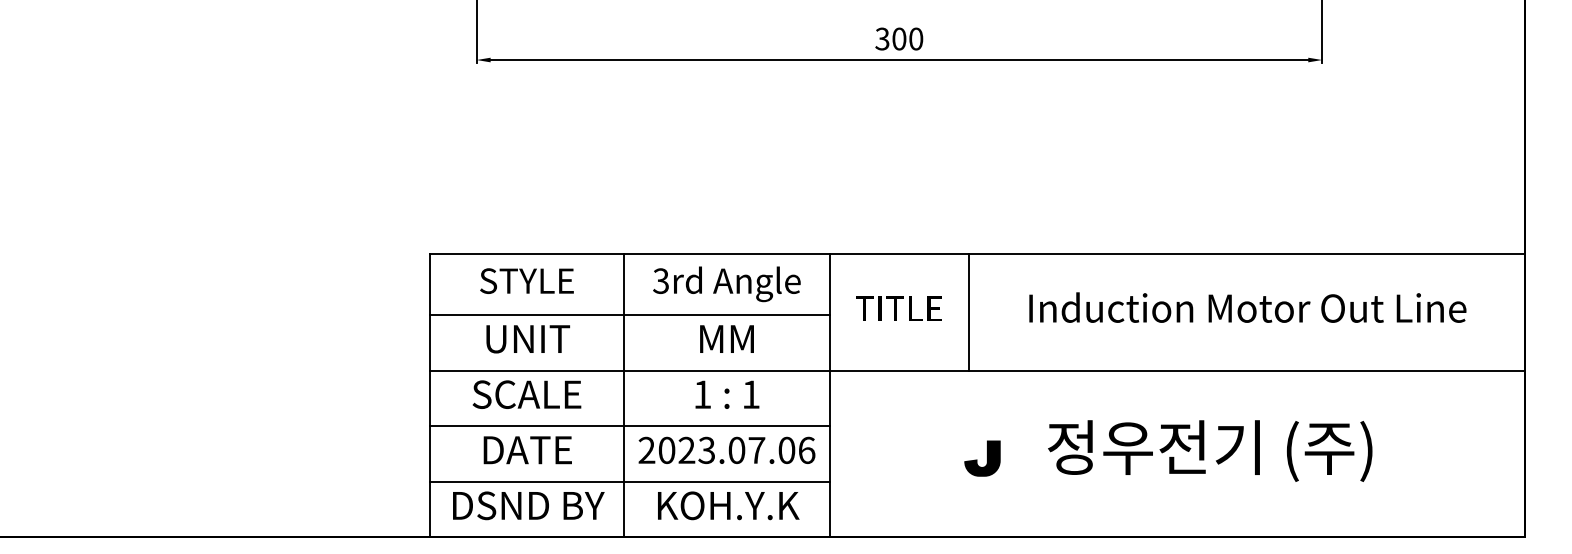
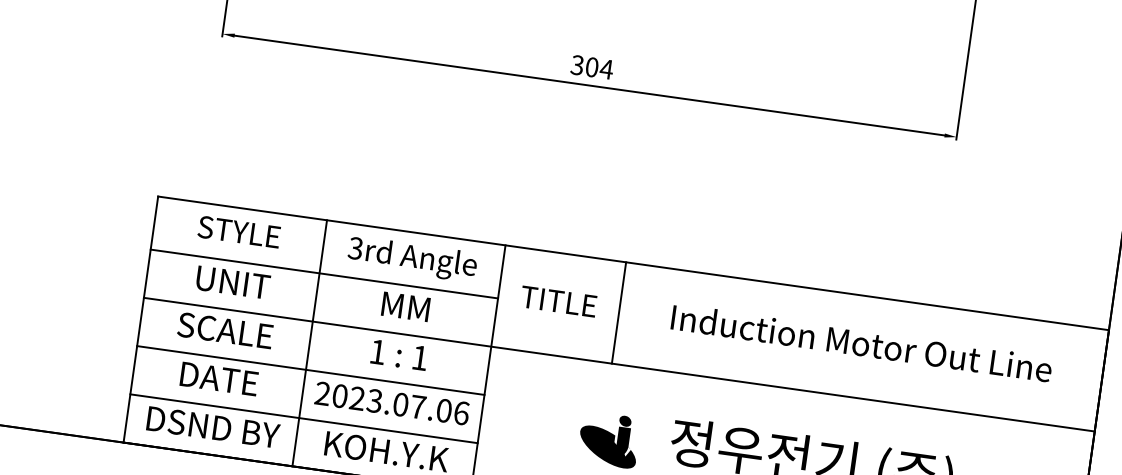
text: (915, 38) -> (606, 68), 300 -> 304
fill: (993, 433) -> (625, 421), added
fill: (977, 464) -> (608, 446), added

